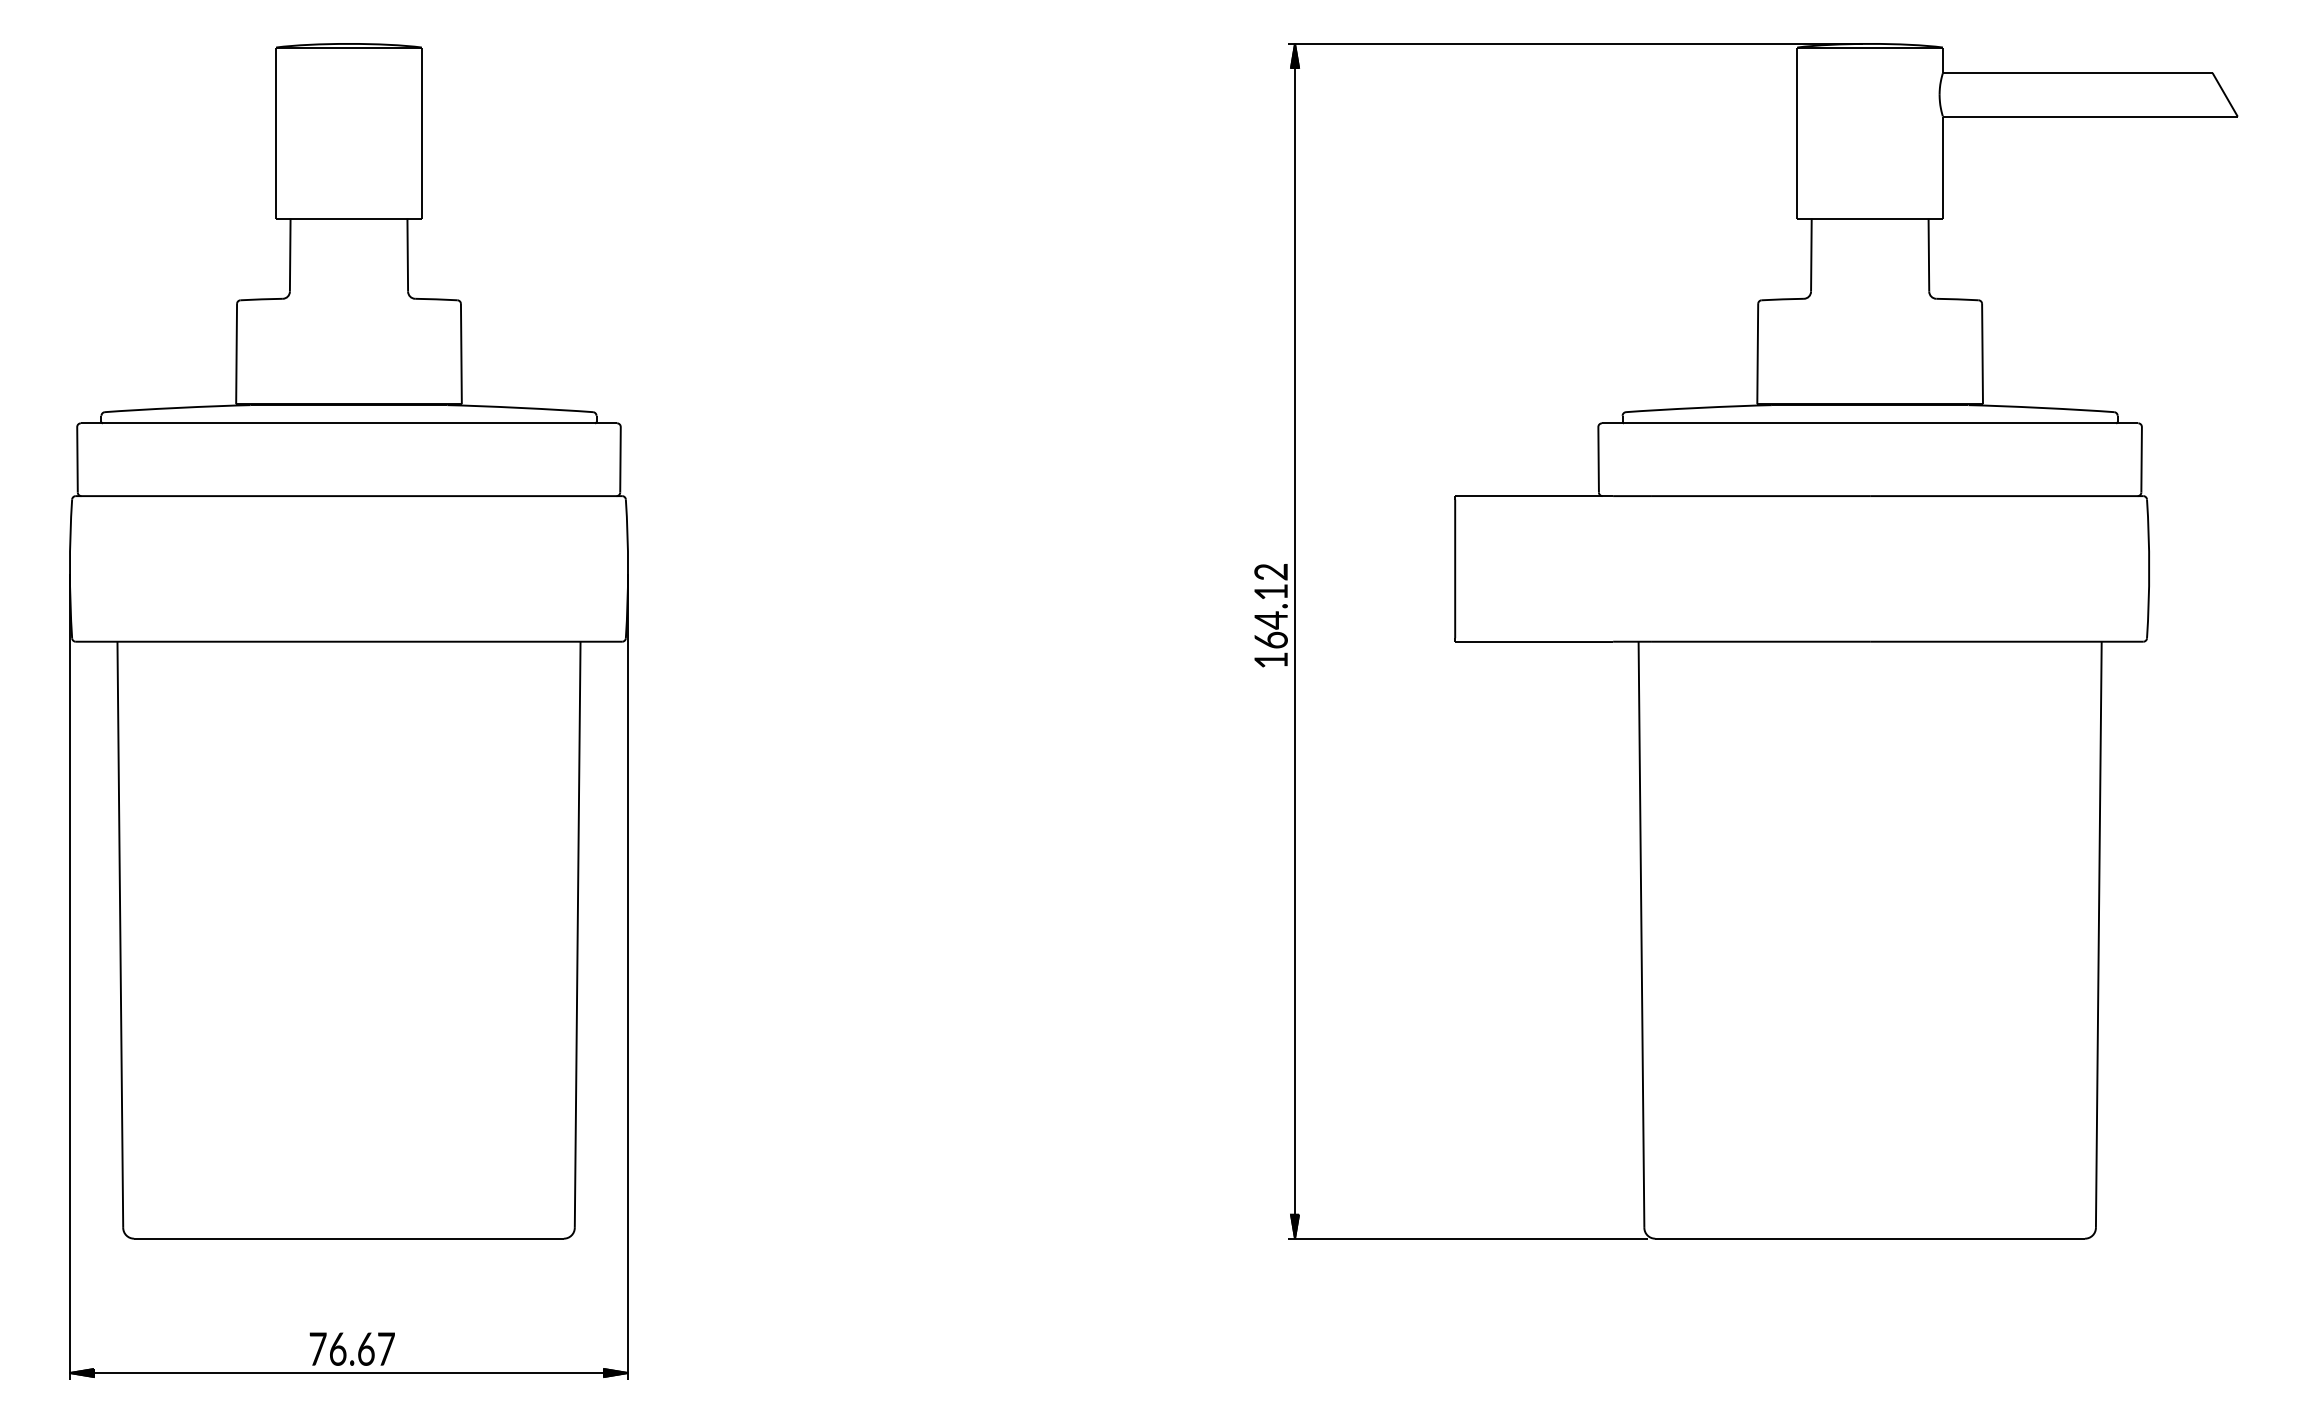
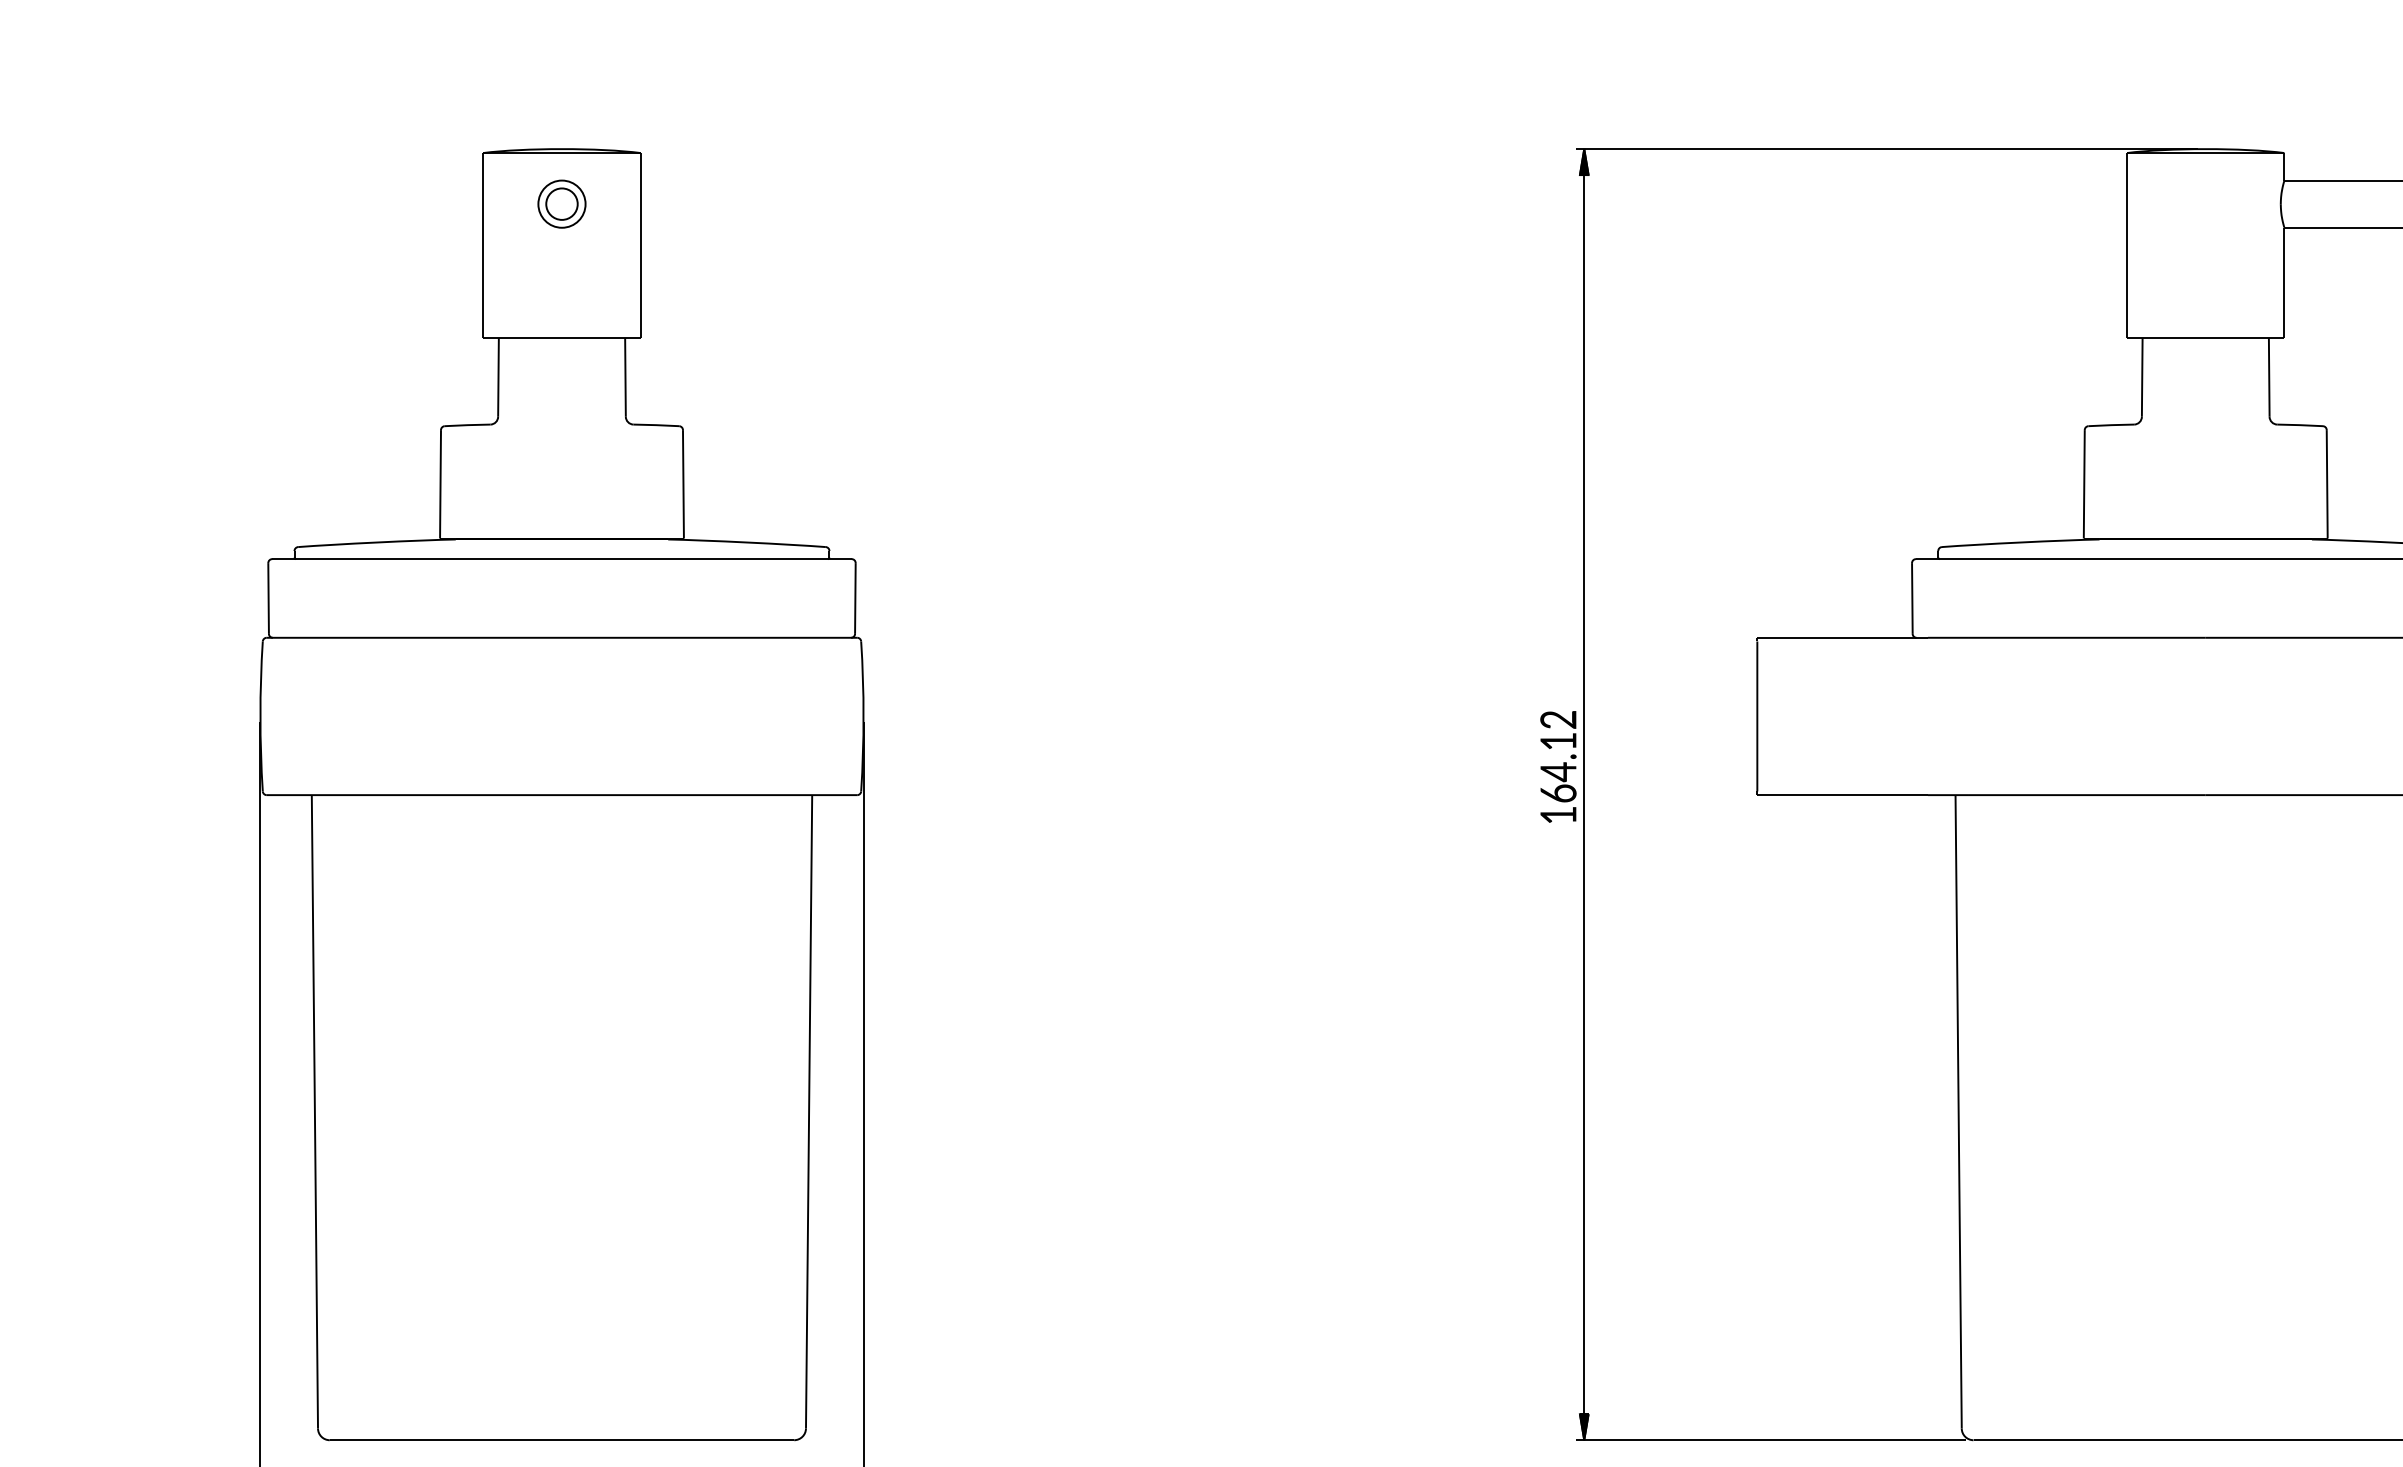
part: (348, 94) -> (561, 203), added

